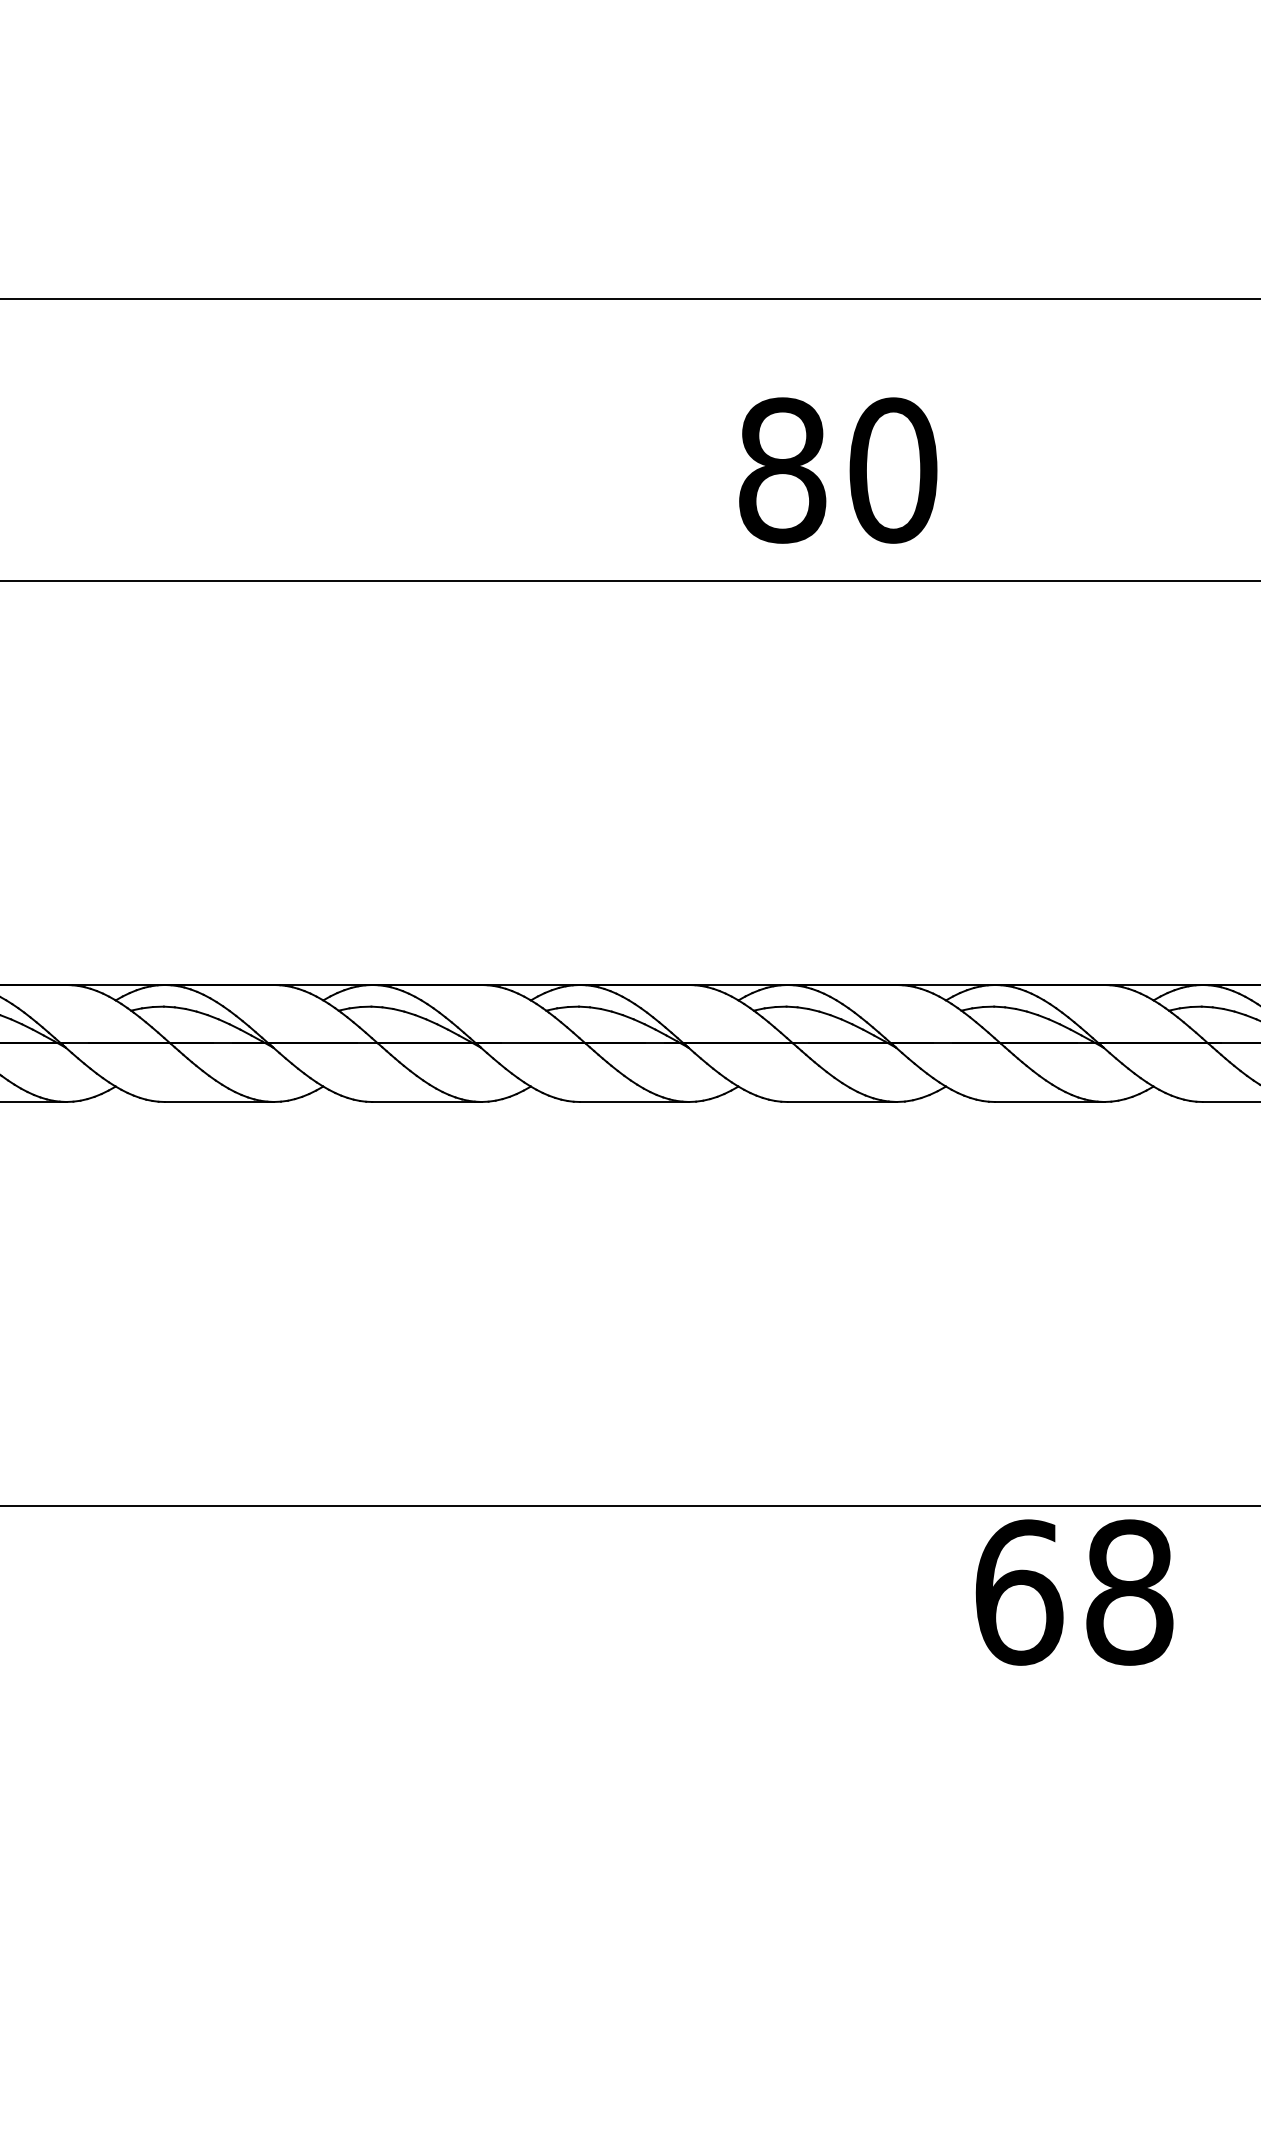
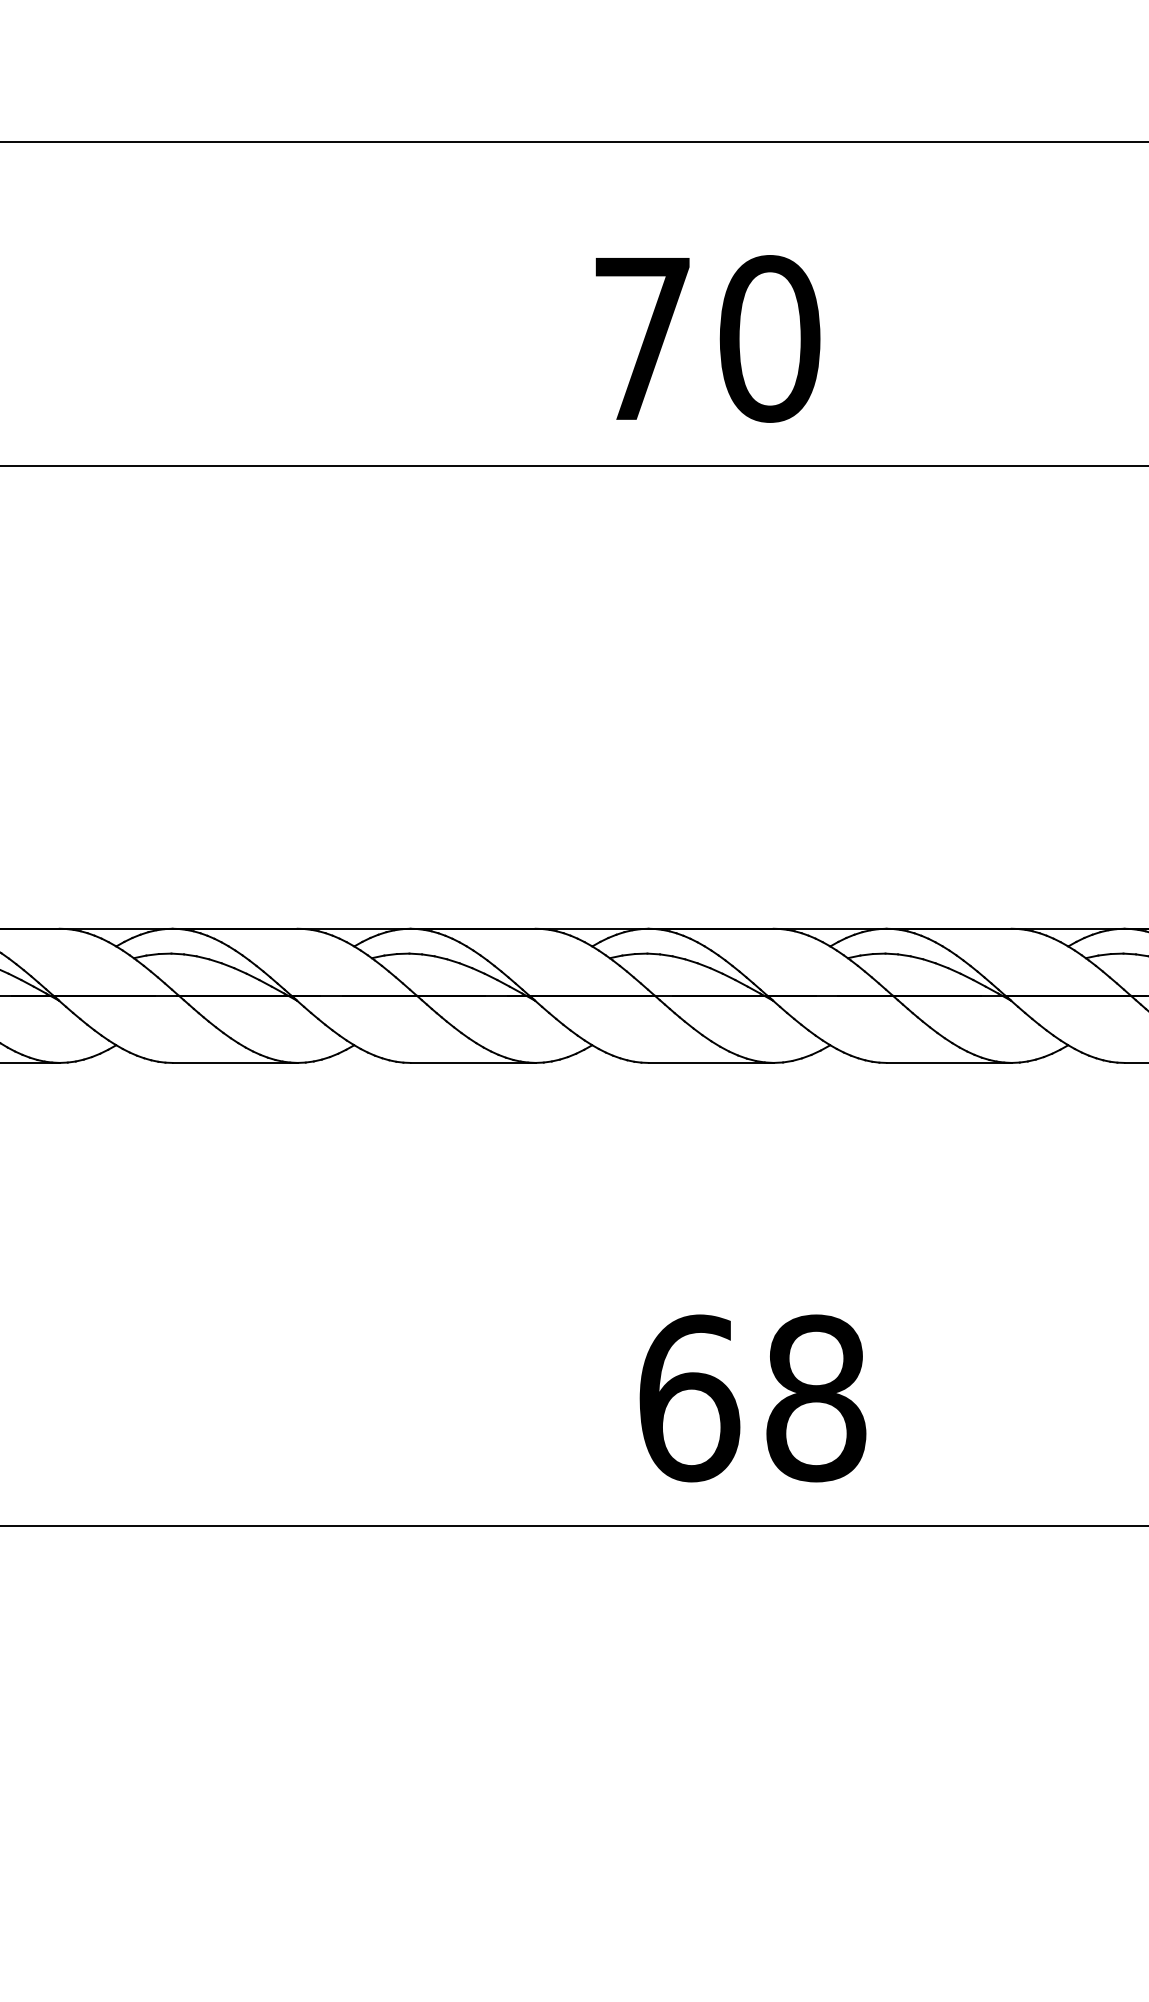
text: (782, 470) -> (642, 338), 80 -> 70
text: (1074, 1592) -> (752, 1398), moved

